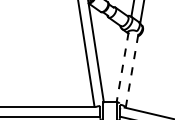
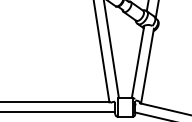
line: (122, 67) -> (137, 62), dashed -> solid
line: (132, 71) -> (147, 66), dashed -> solid

